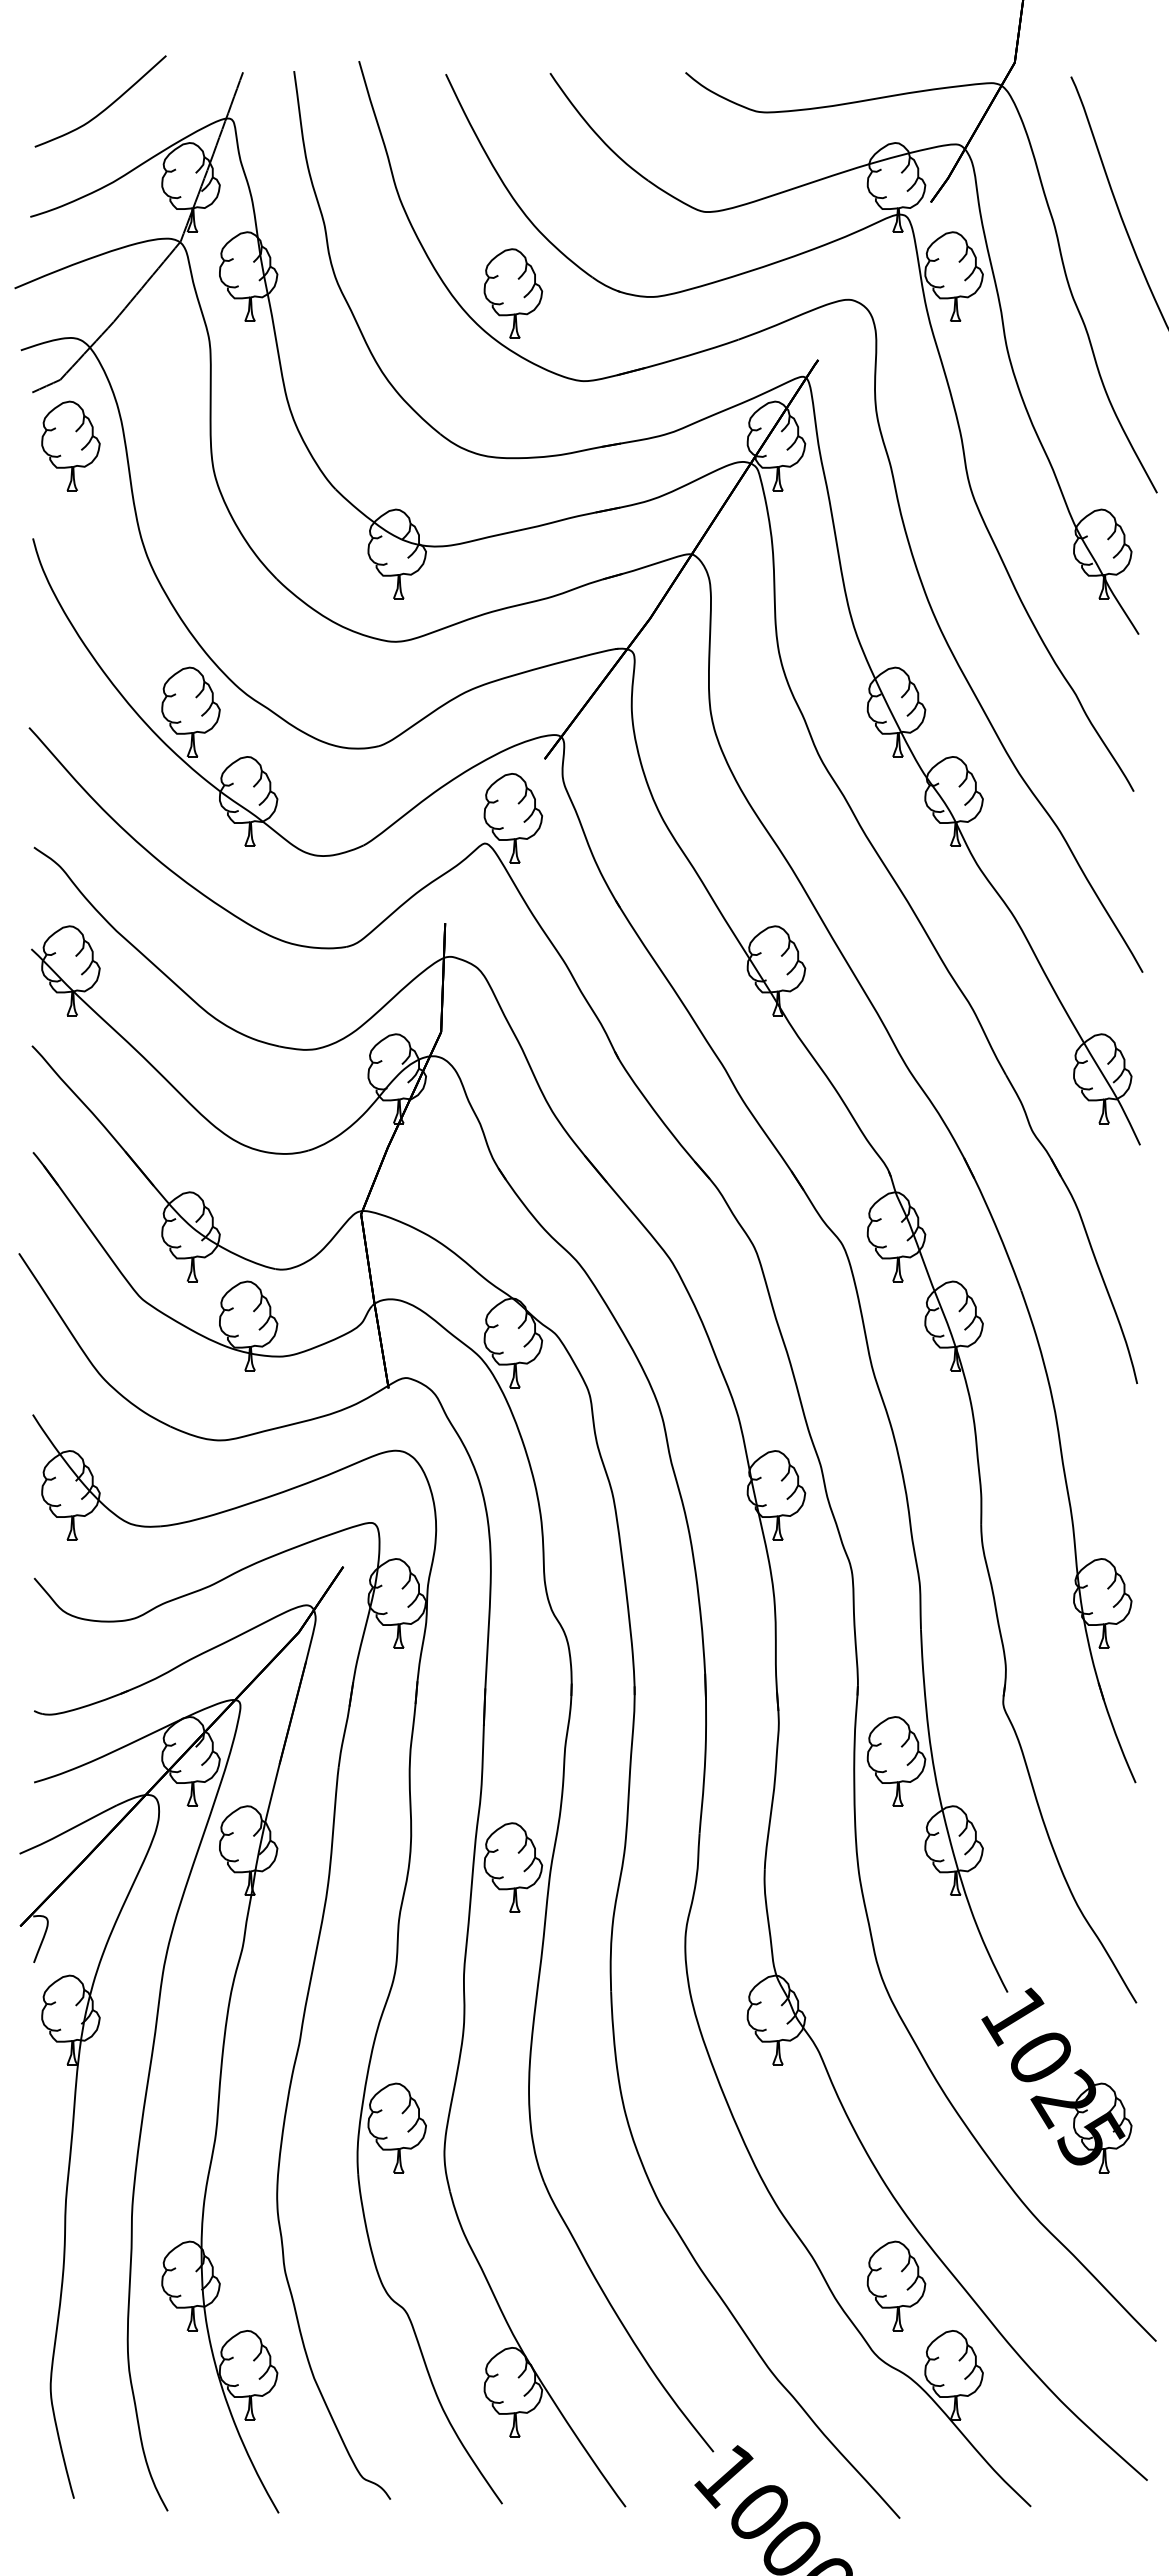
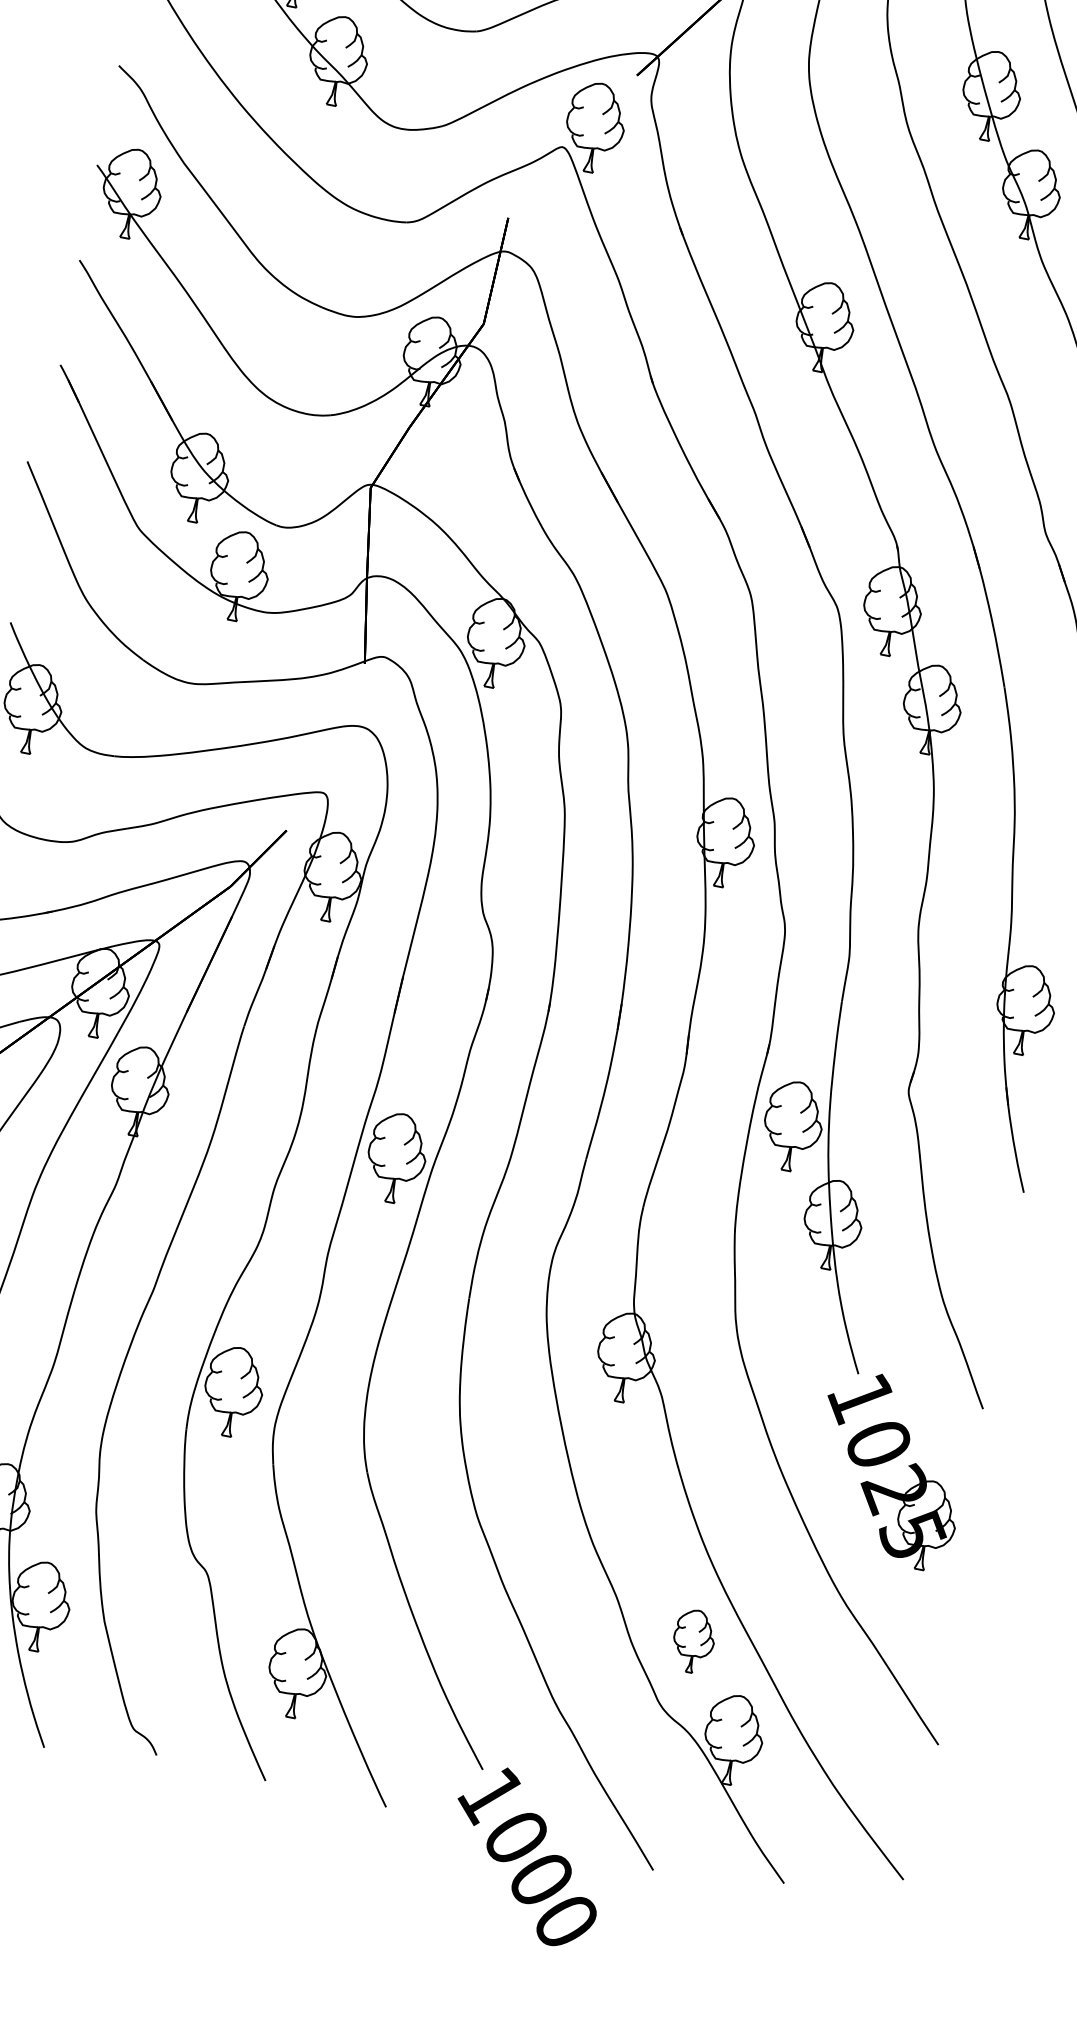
part: (896, 2285) -> (693, 1640), size x0.7

